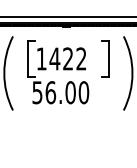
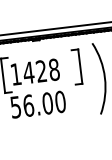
text: (81, 58) -> (54, 69), 1422 -> 1428

